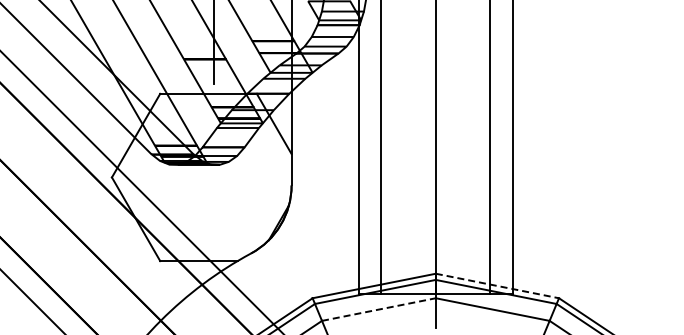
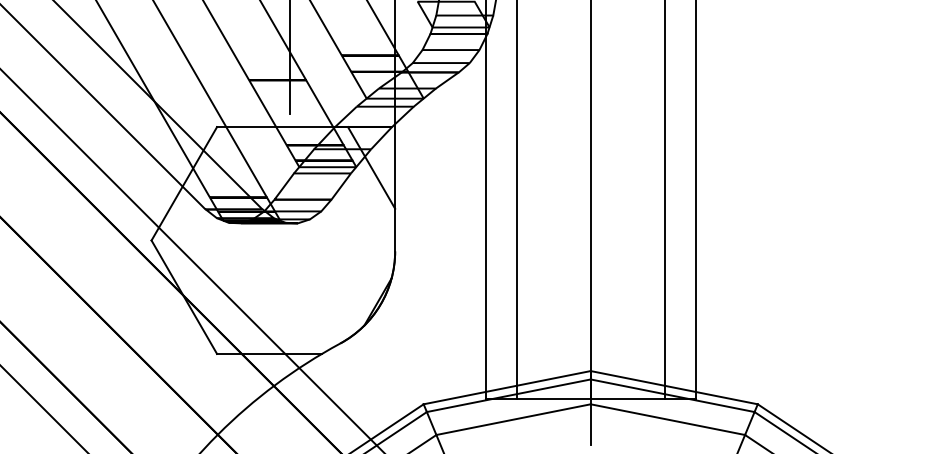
line: (497, 286) -> (674, 388), dashed -> solid
line: (379, 309) -> (514, 419), dashed -> solid

